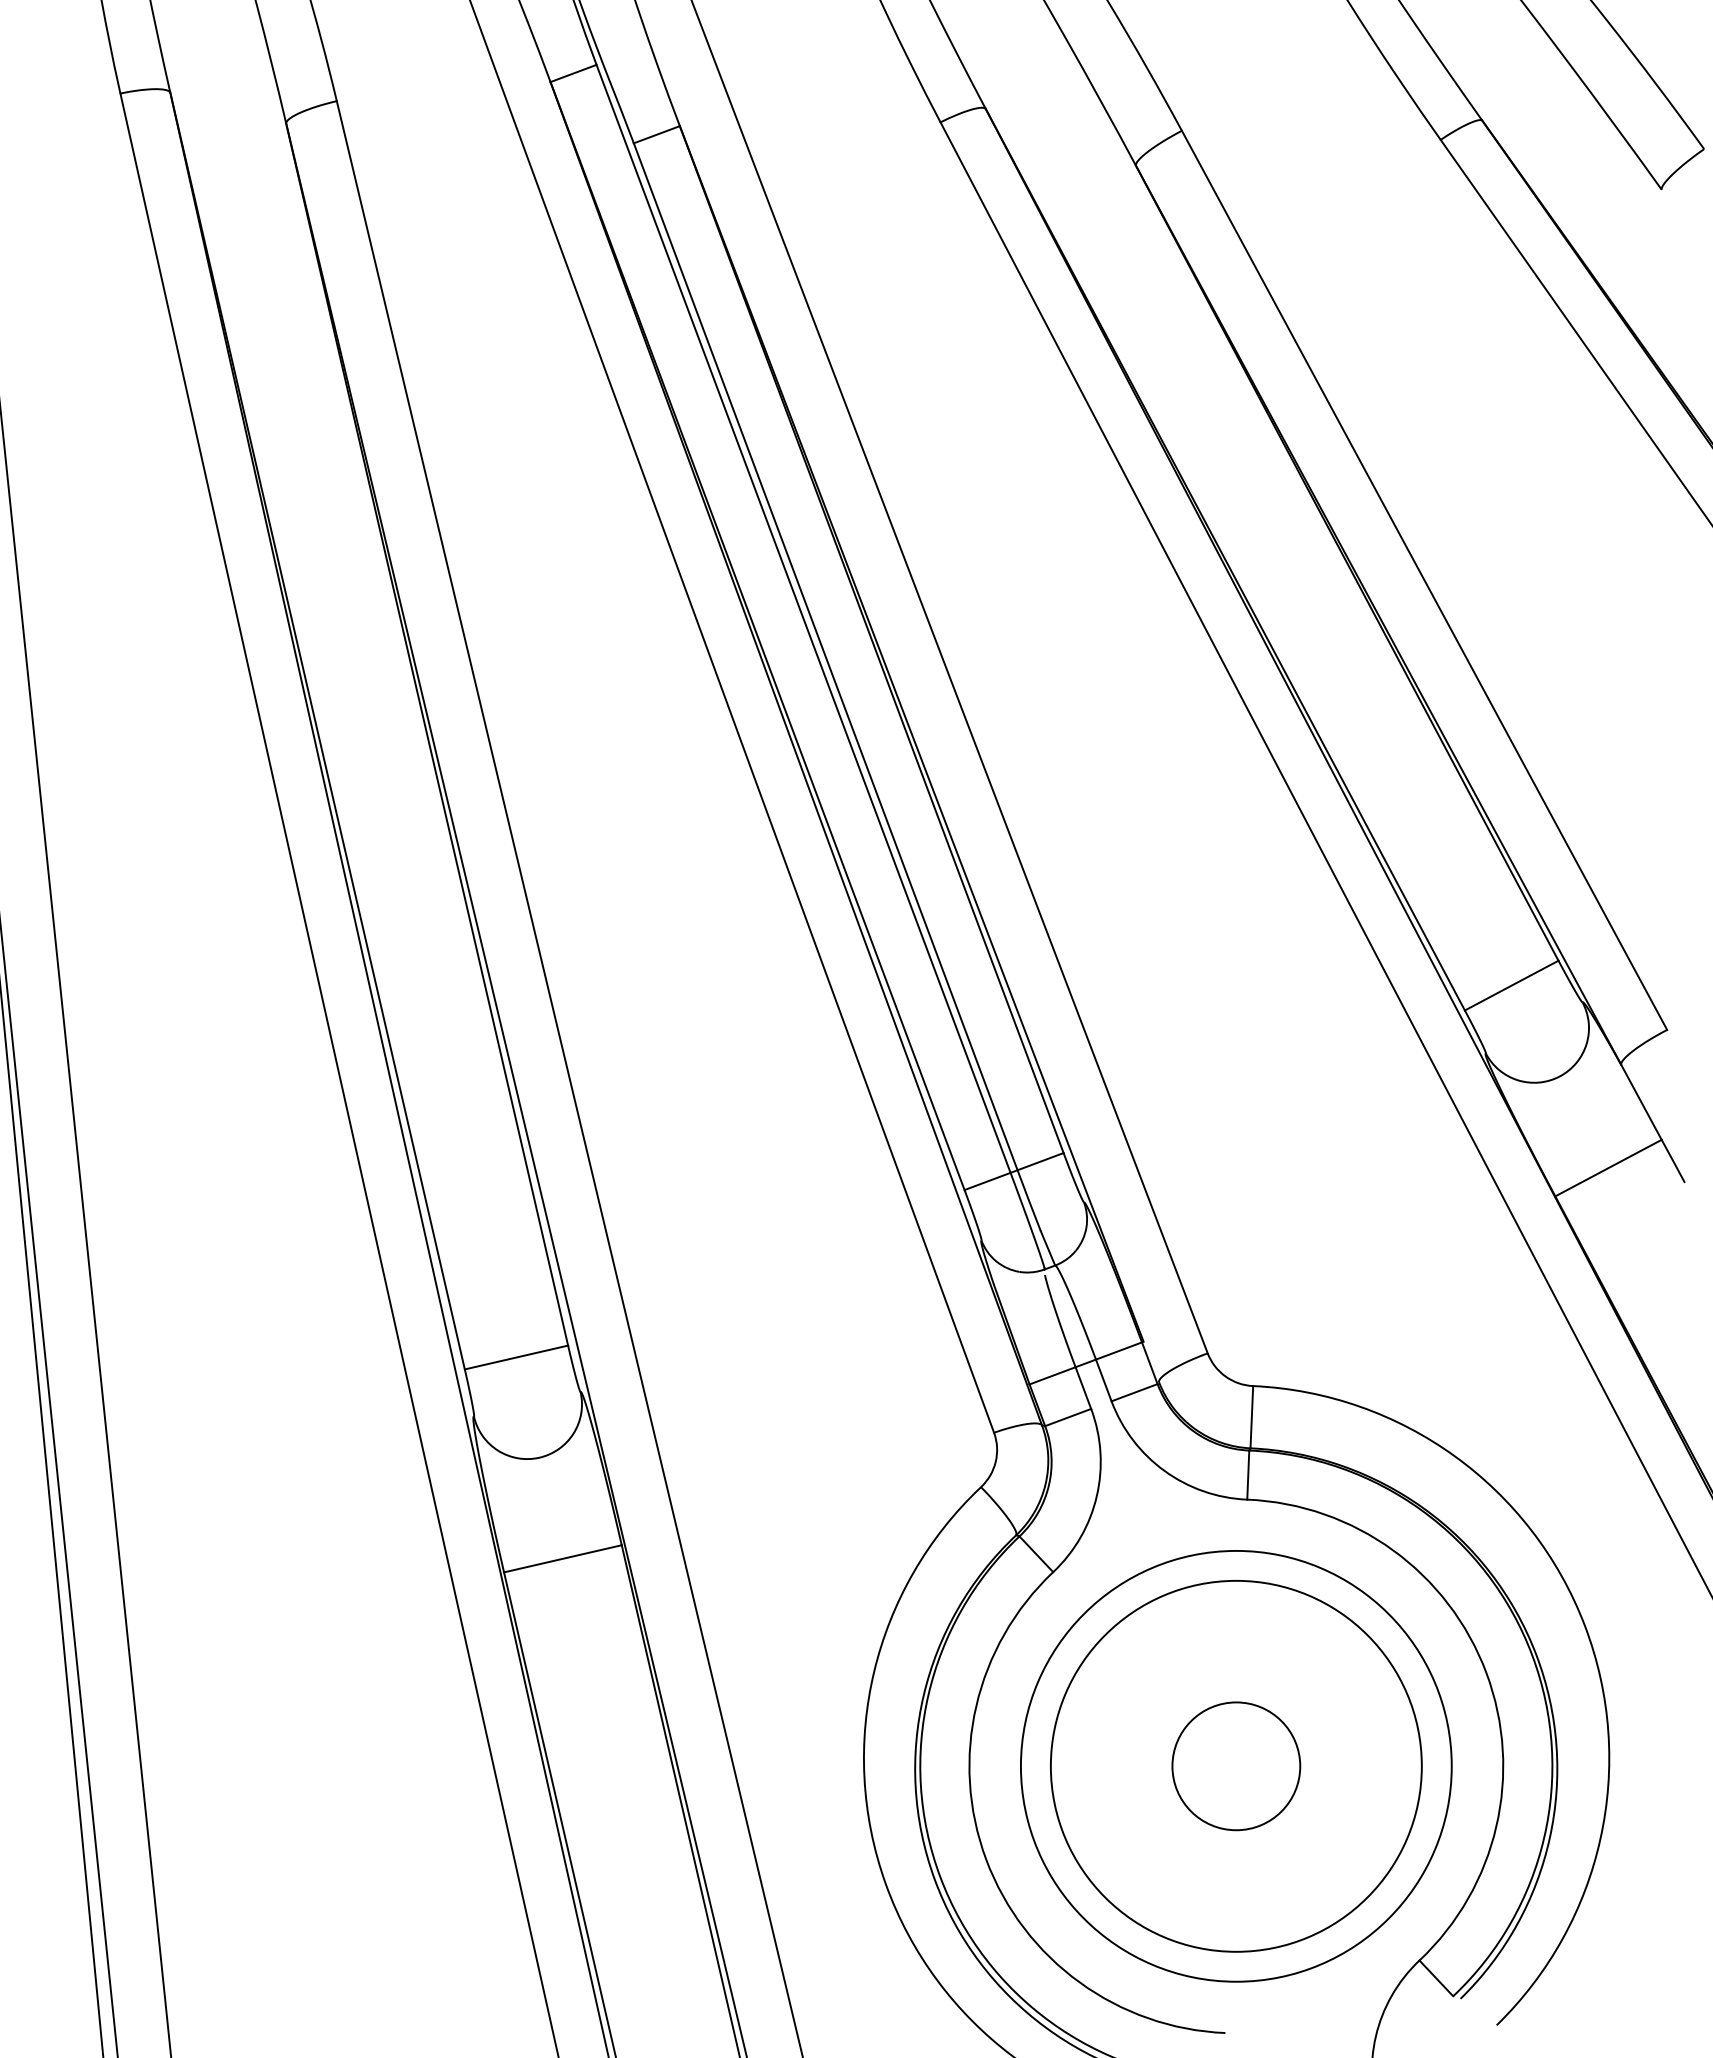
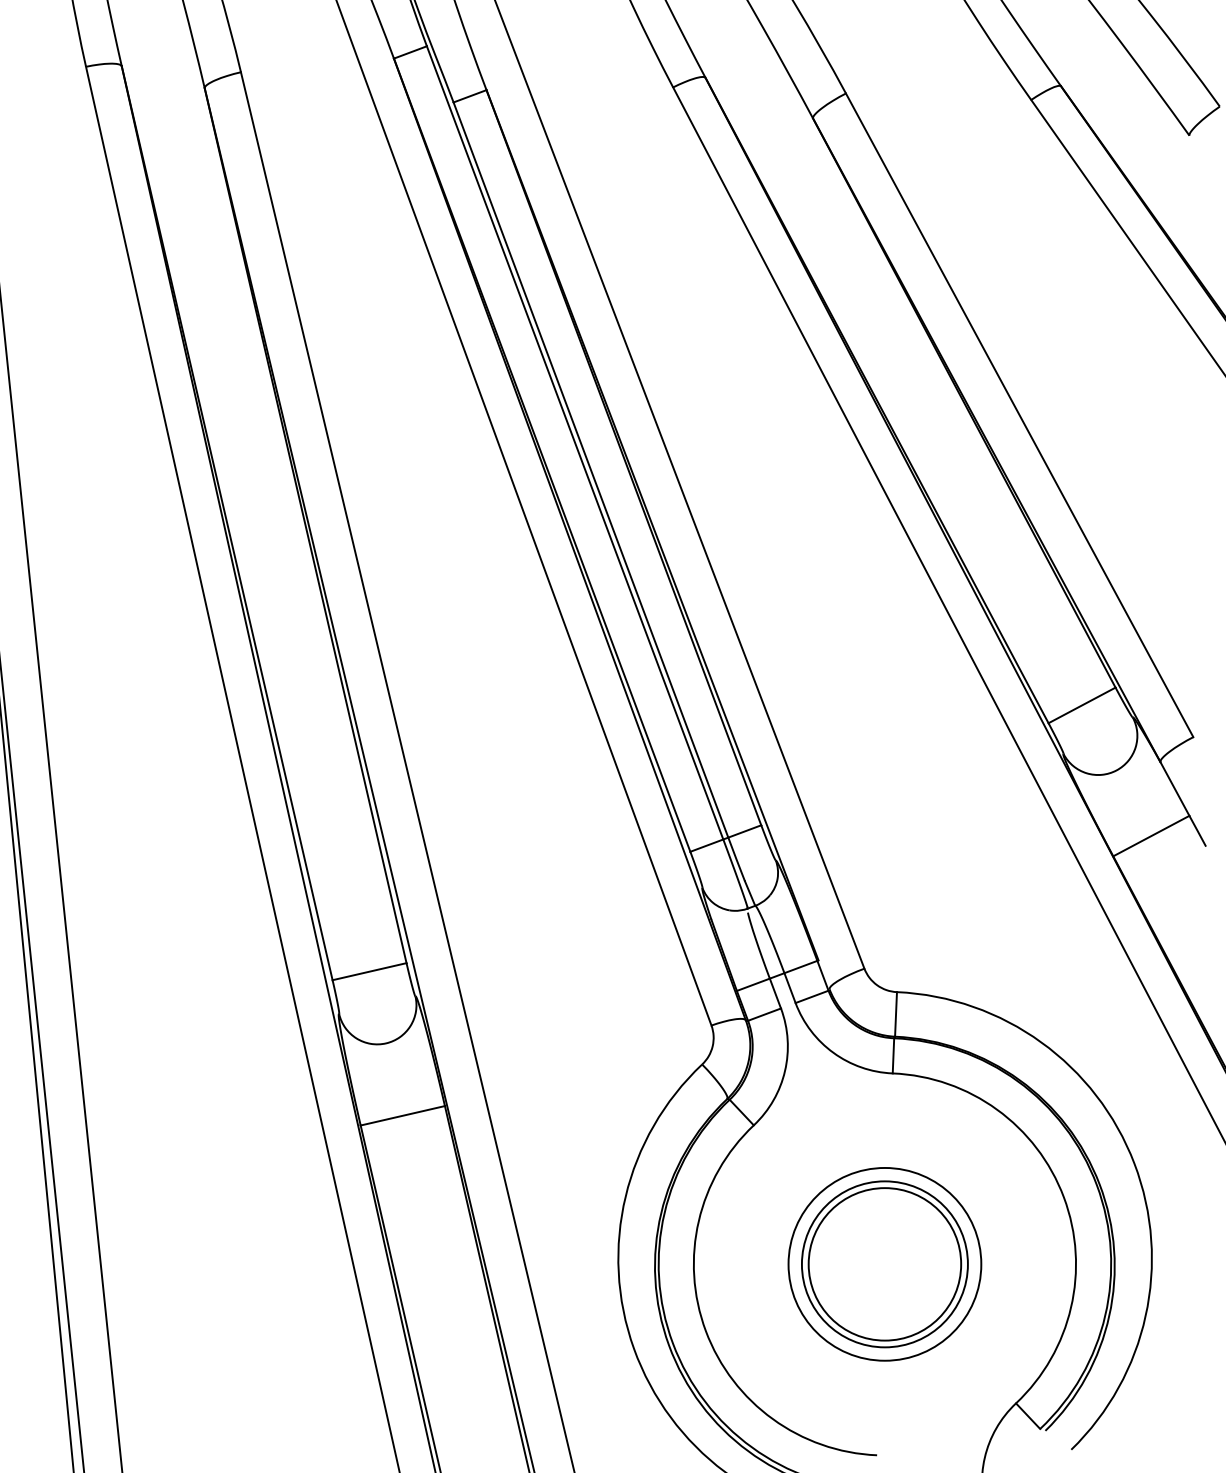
circle: (1235, 1765) -> (884, 1263), size x0.62
circle: (1235, 1765) -> (884, 1263), size x1.67
circle: (1236, 1766) -> (885, 1264), size x0.62

